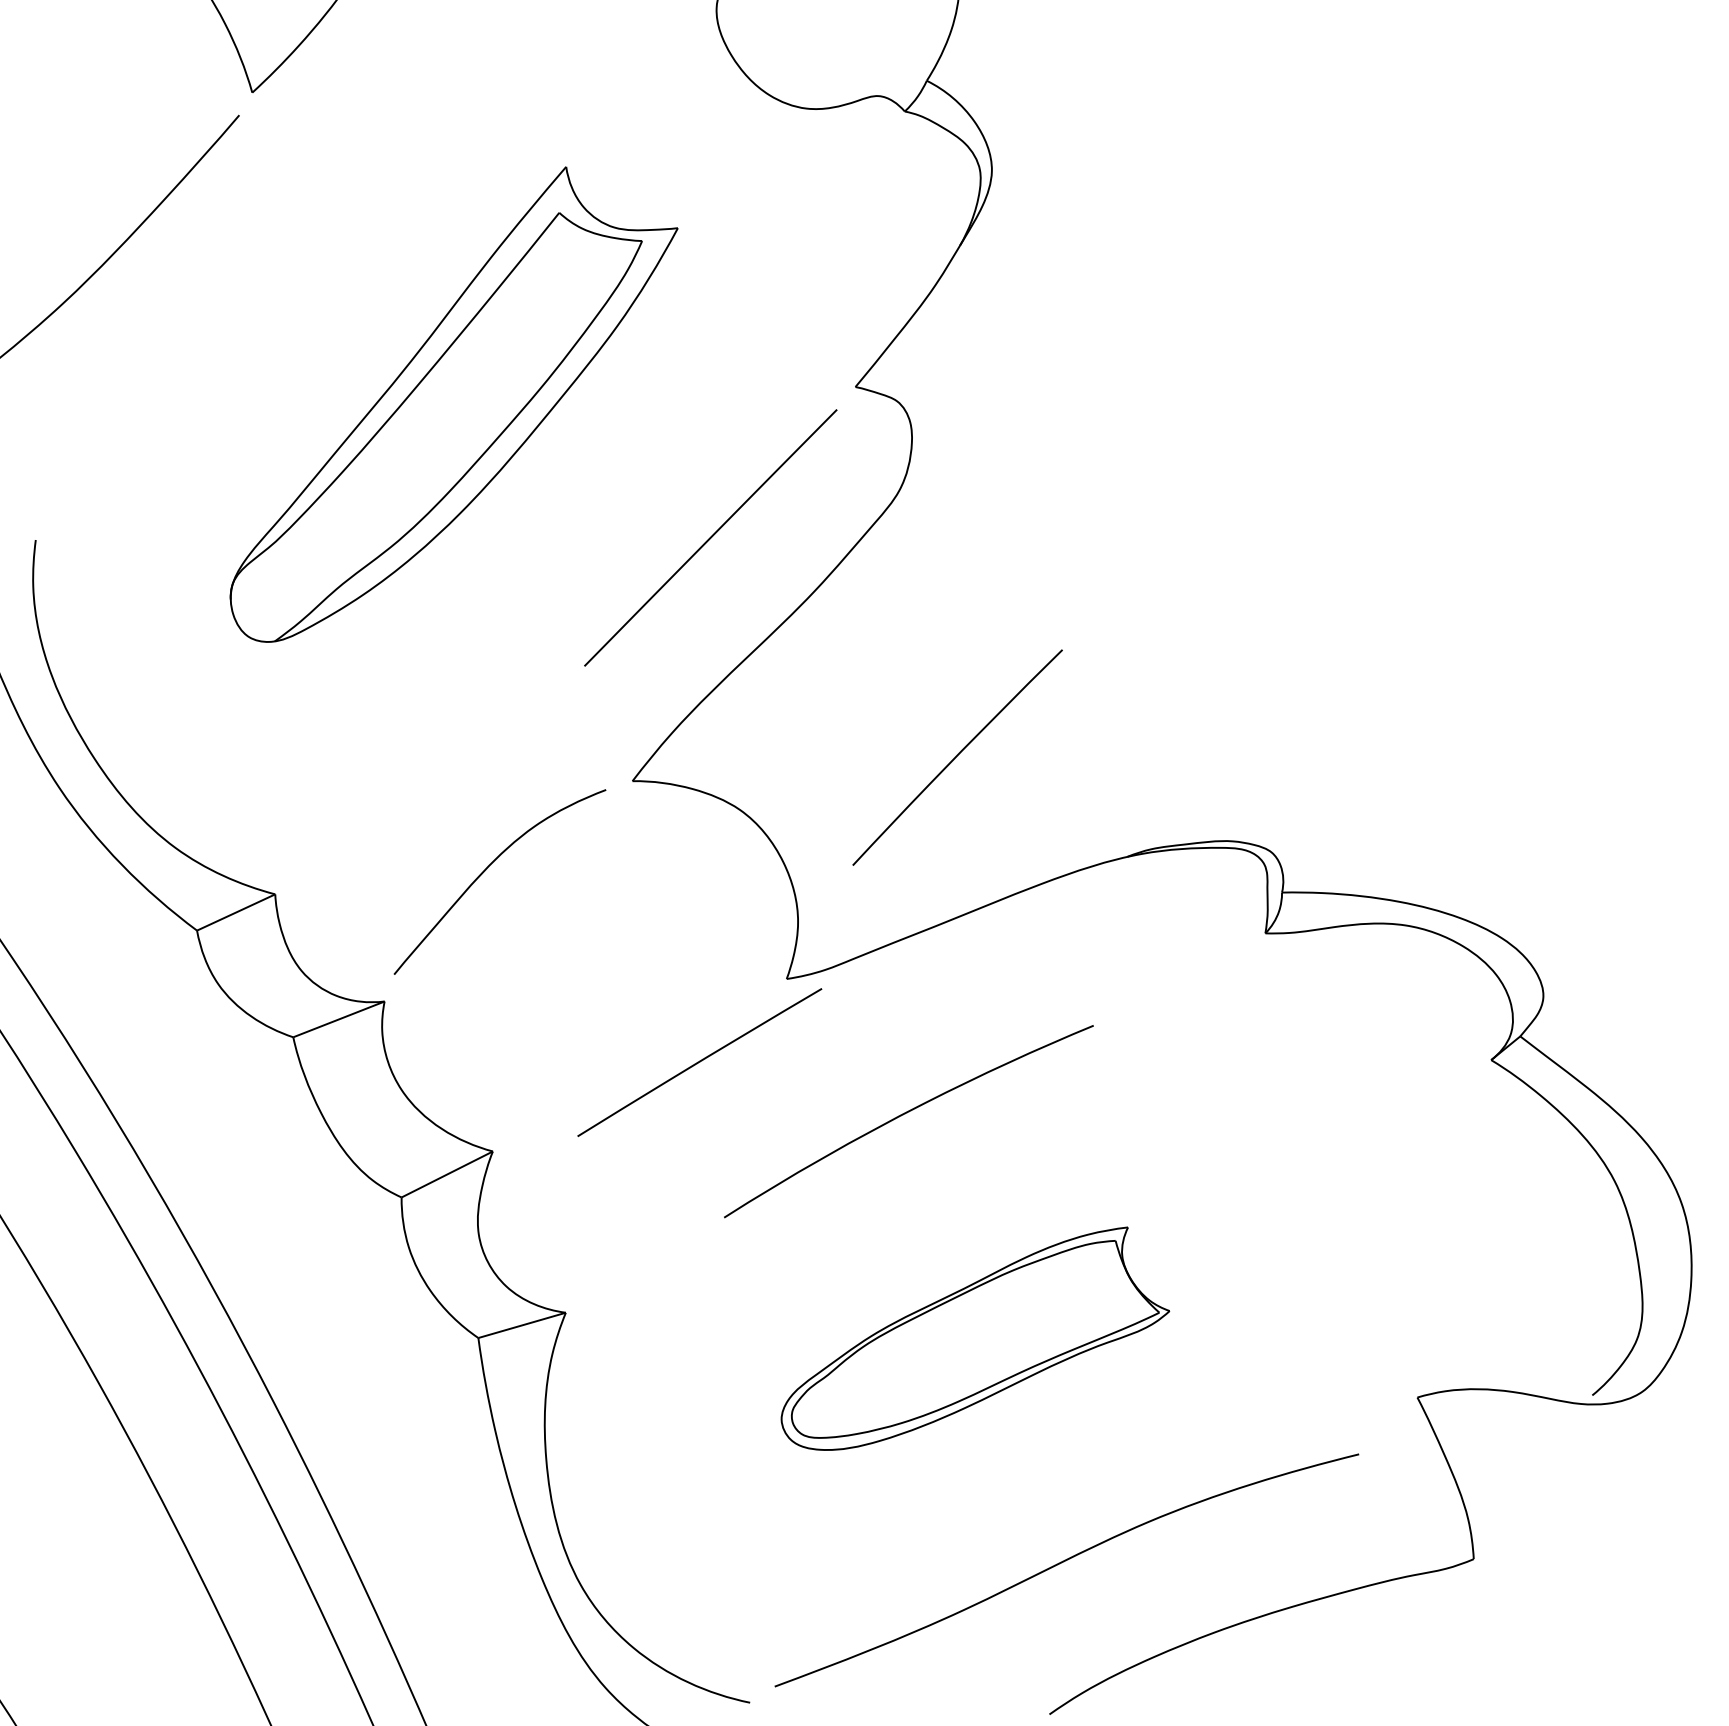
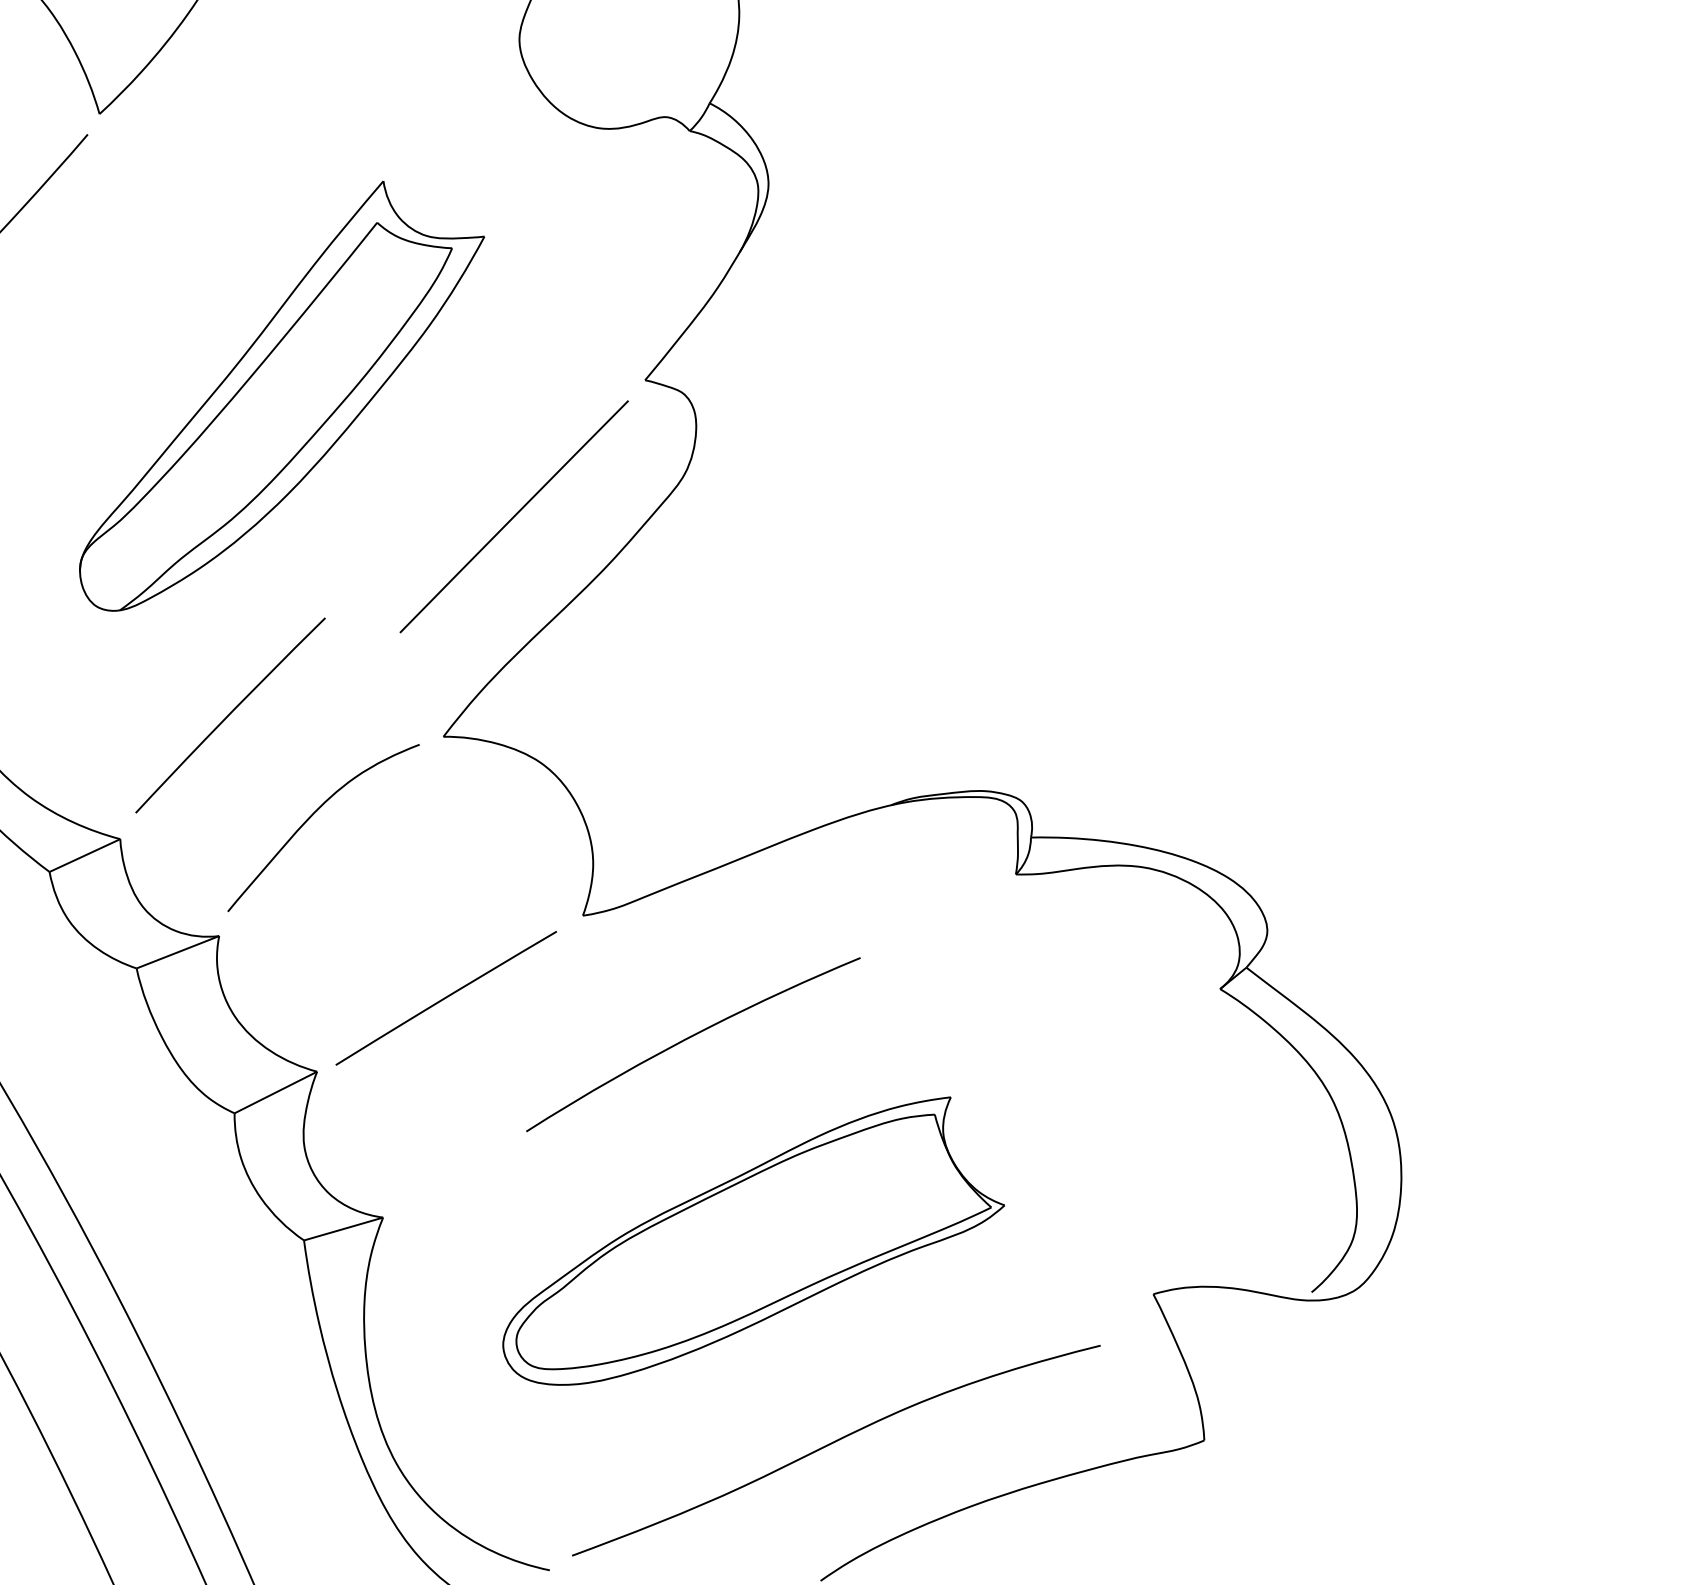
curve: (957, 756) -> (230, 714), moved
line: (700, 1062) -> (446, 998), moved
part: (975, 1338) -> (753, 1240), size x1.43

